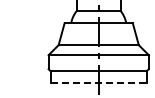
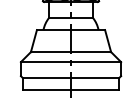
line: (99, 83) -> (71, 90), dashed -> solid

